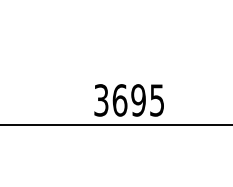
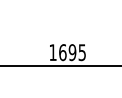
text: (100, 100) -> (52, 52), 3695 -> 1695

